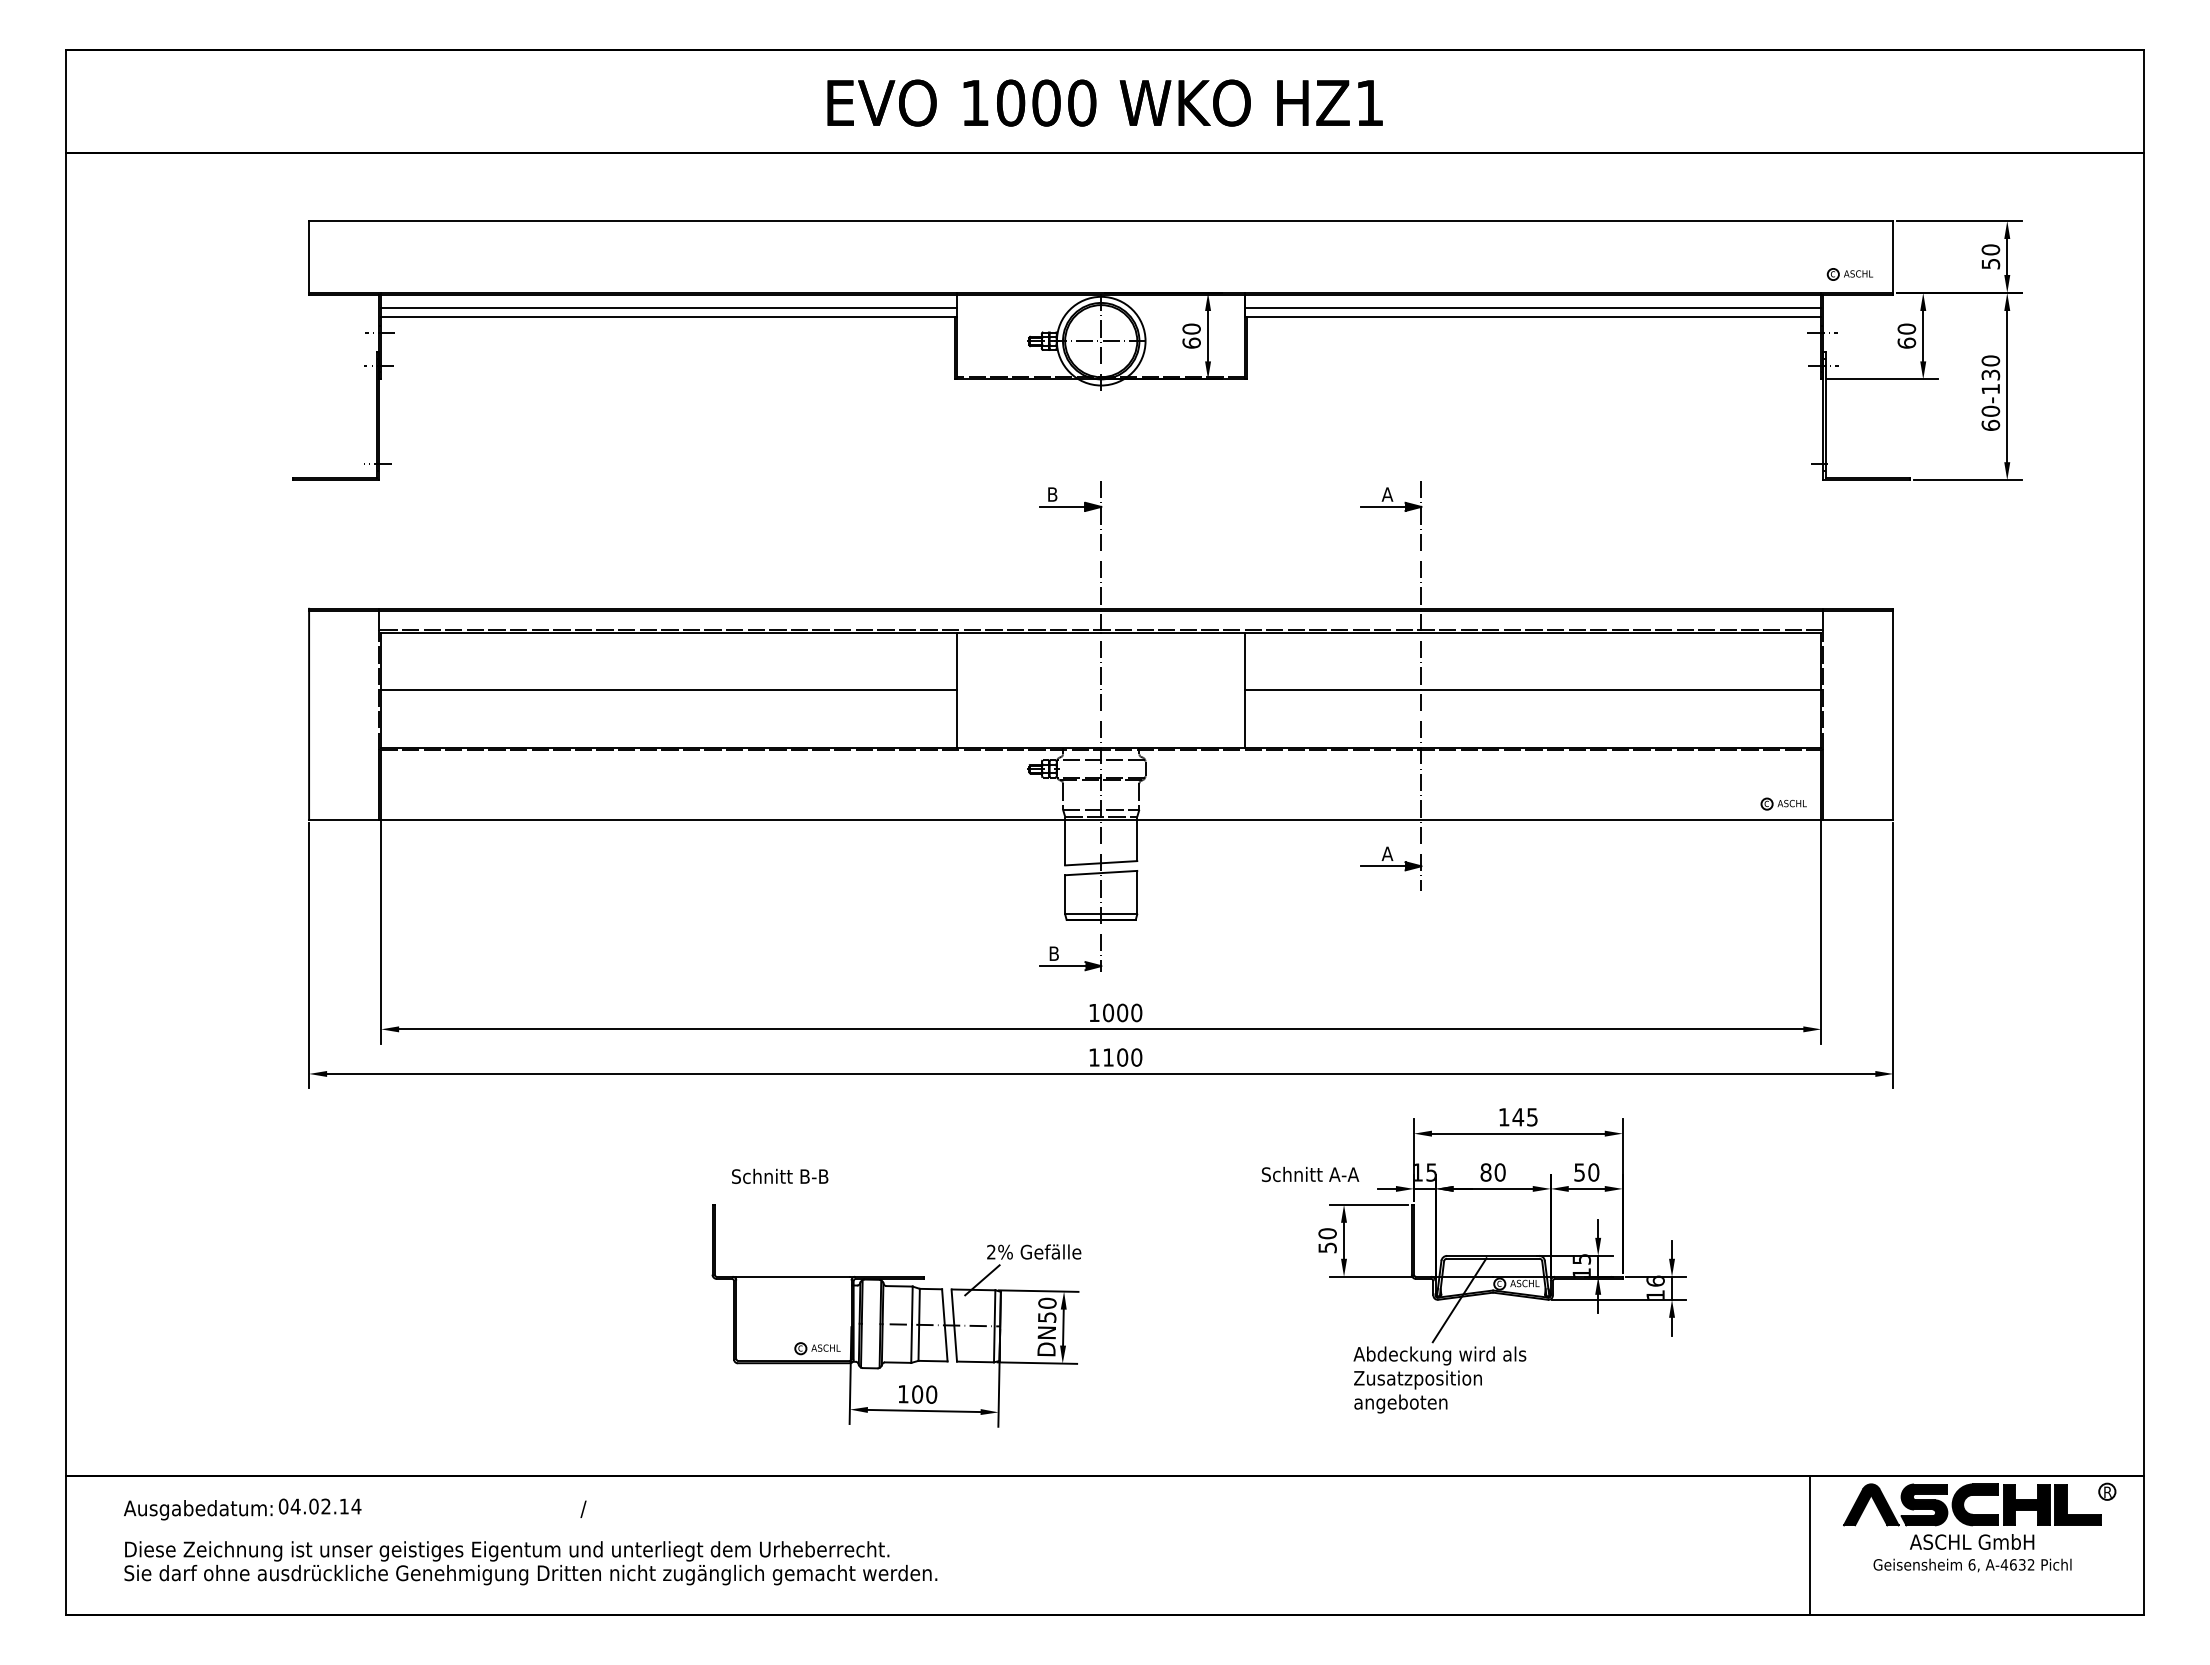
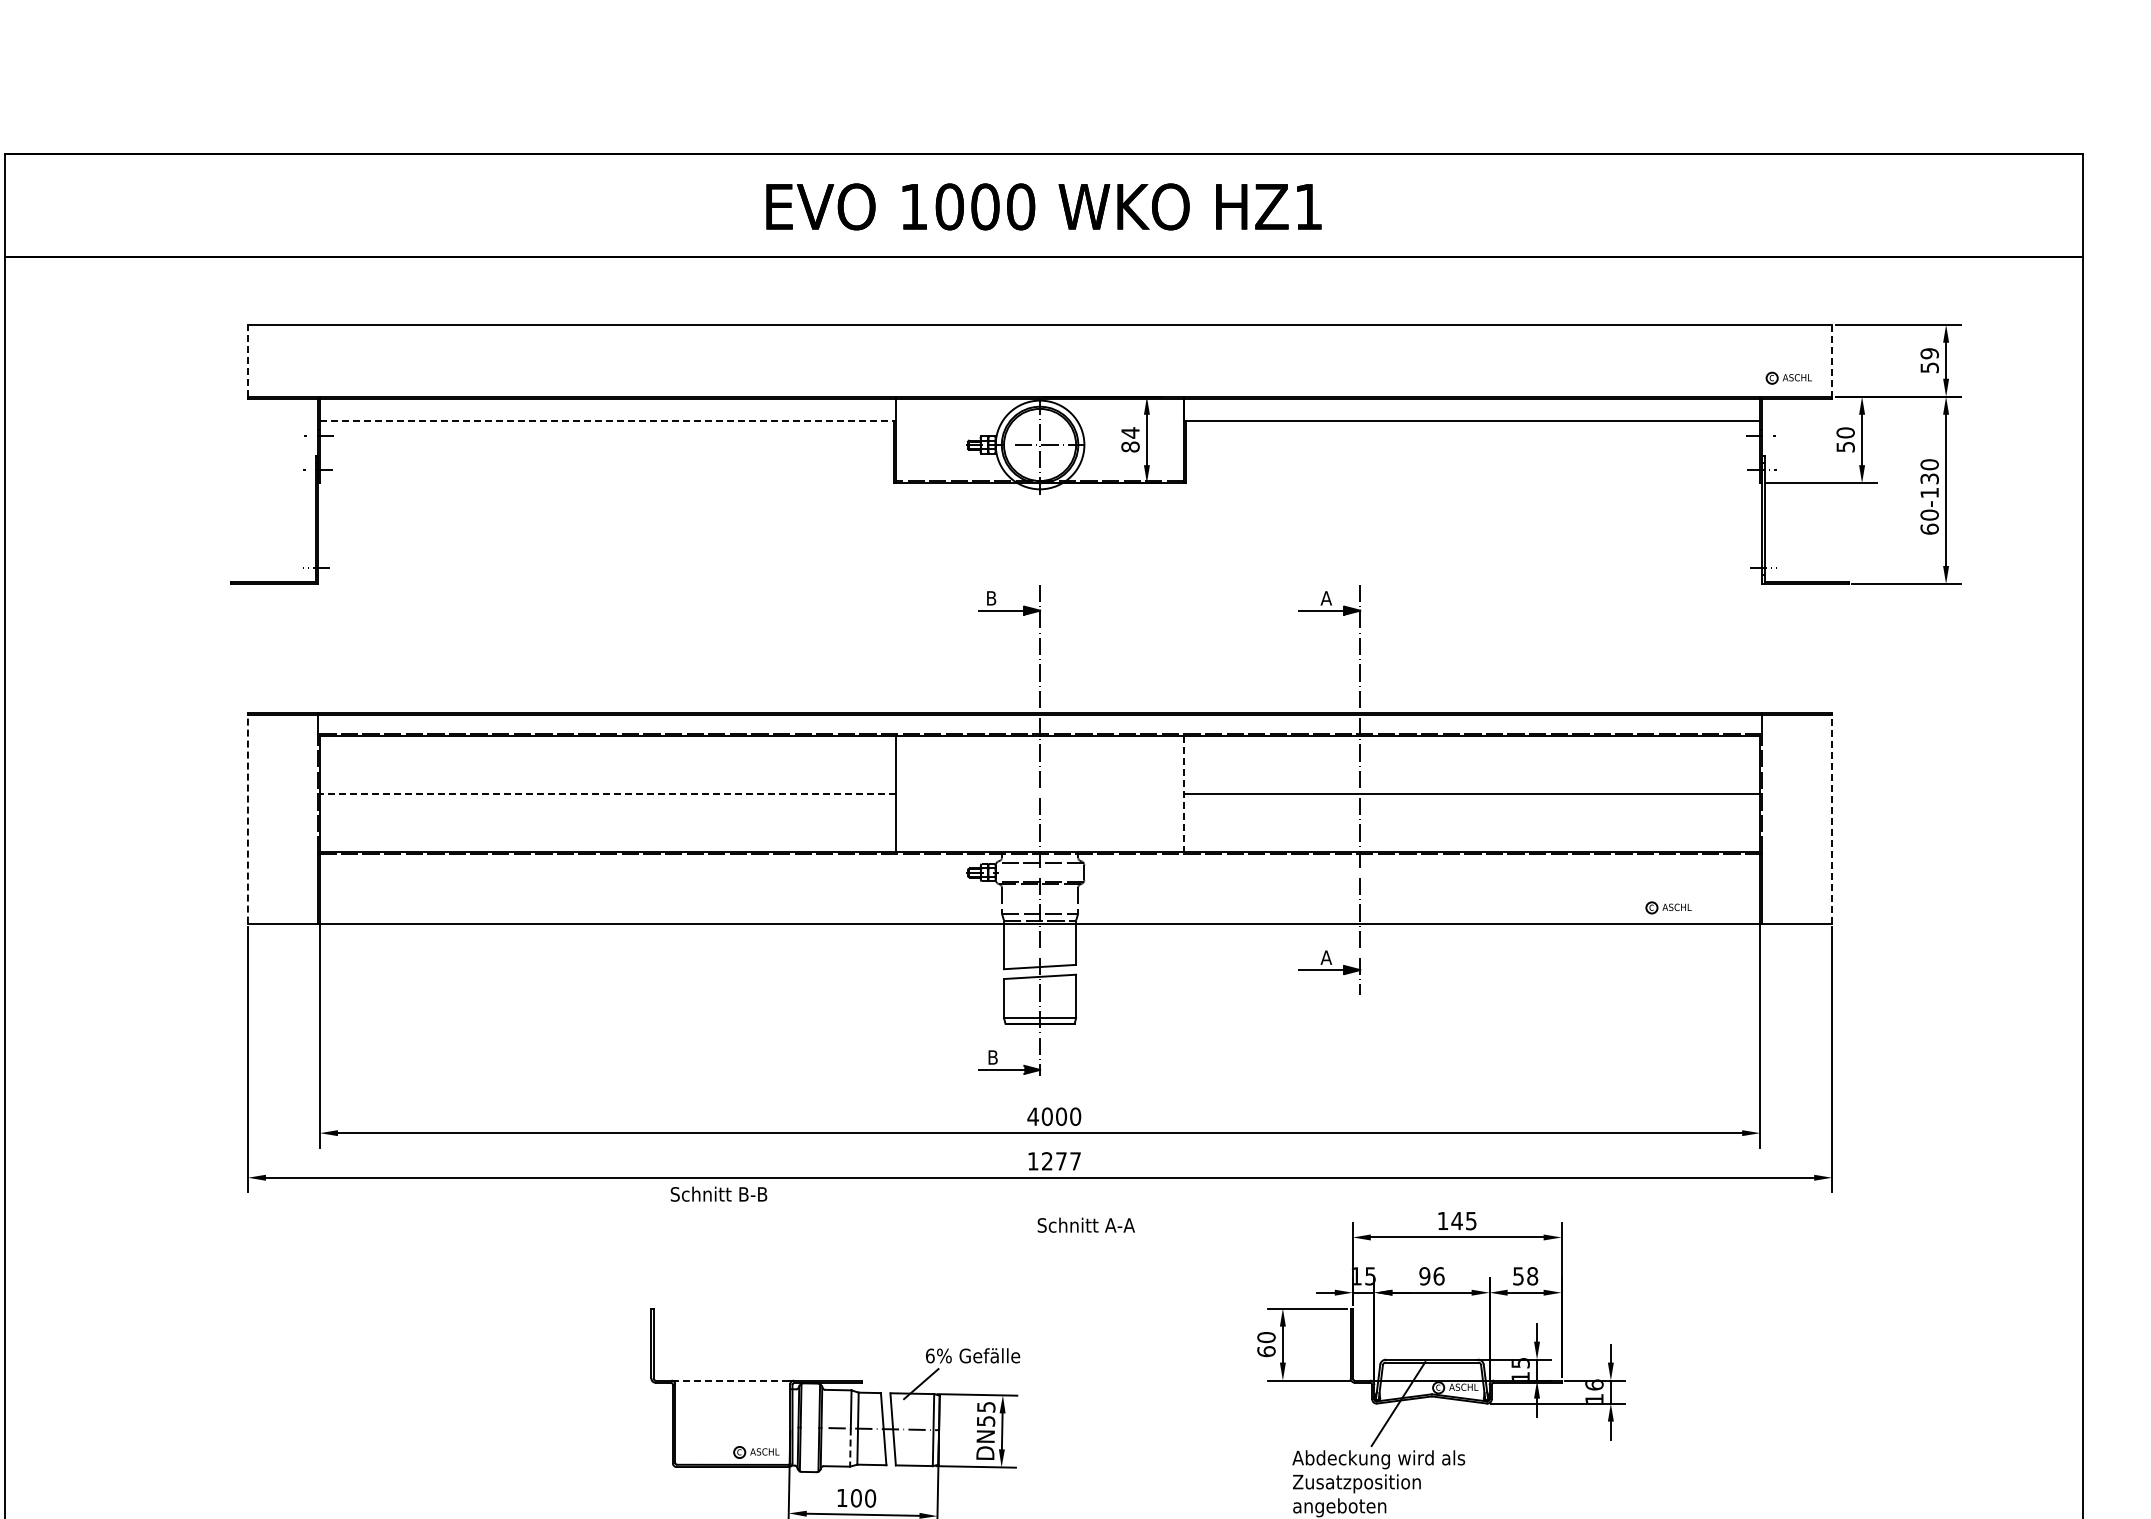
text: (1990, 249) -> (1929, 353), 50 -> 59
line: (309, 256) -> (248, 360), solid -> dashed
line: (1893, 257) -> (1832, 361), solid -> dashed
line: (669, 307) -> (608, 411), removed
line: (1533, 307) -> (1472, 411), removed
line: (669, 317) -> (608, 421), solid -> dashed
text: (1191, 335) -> (1130, 439), 60 -> 84
text: (1906, 342) -> (1845, 446), 60 -> 50
line: (668, 690) -> (607, 794), solid -> dashed
line: (1245, 690) -> (1184, 794), solid -> dashed
line: (309, 713) -> (248, 817), solid -> dashed
line: (1893, 713) -> (1832, 817), solid -> dashed
part: (1783, 803) -> (1668, 907), moved
text: (1094, 1012) -> (1033, 1116), 1000 -> 4000
text: (1122, 1057) -> (1061, 1161), 1100 -> 1277
text: (1492, 1172) -> (1431, 1276), 80 -> 96
text: (1593, 1172) -> (1532, 1276), 50 -> 58
text: (1310, 1174) -> (1086, 1225), moved
text: (780, 1175) -> (719, 1193), moved
text: (1327, 1247) -> (1266, 1351), 50 -> 60
text: (991, 1251) -> (930, 1355), 2% -> 6%
line: (791, 1276) -> (730, 1380), solid -> dashed
text: (1047, 1302) -> (986, 1406), DN50 -> DN55
line: (911, 1344) -> (850, 1448), solid -> dashed

